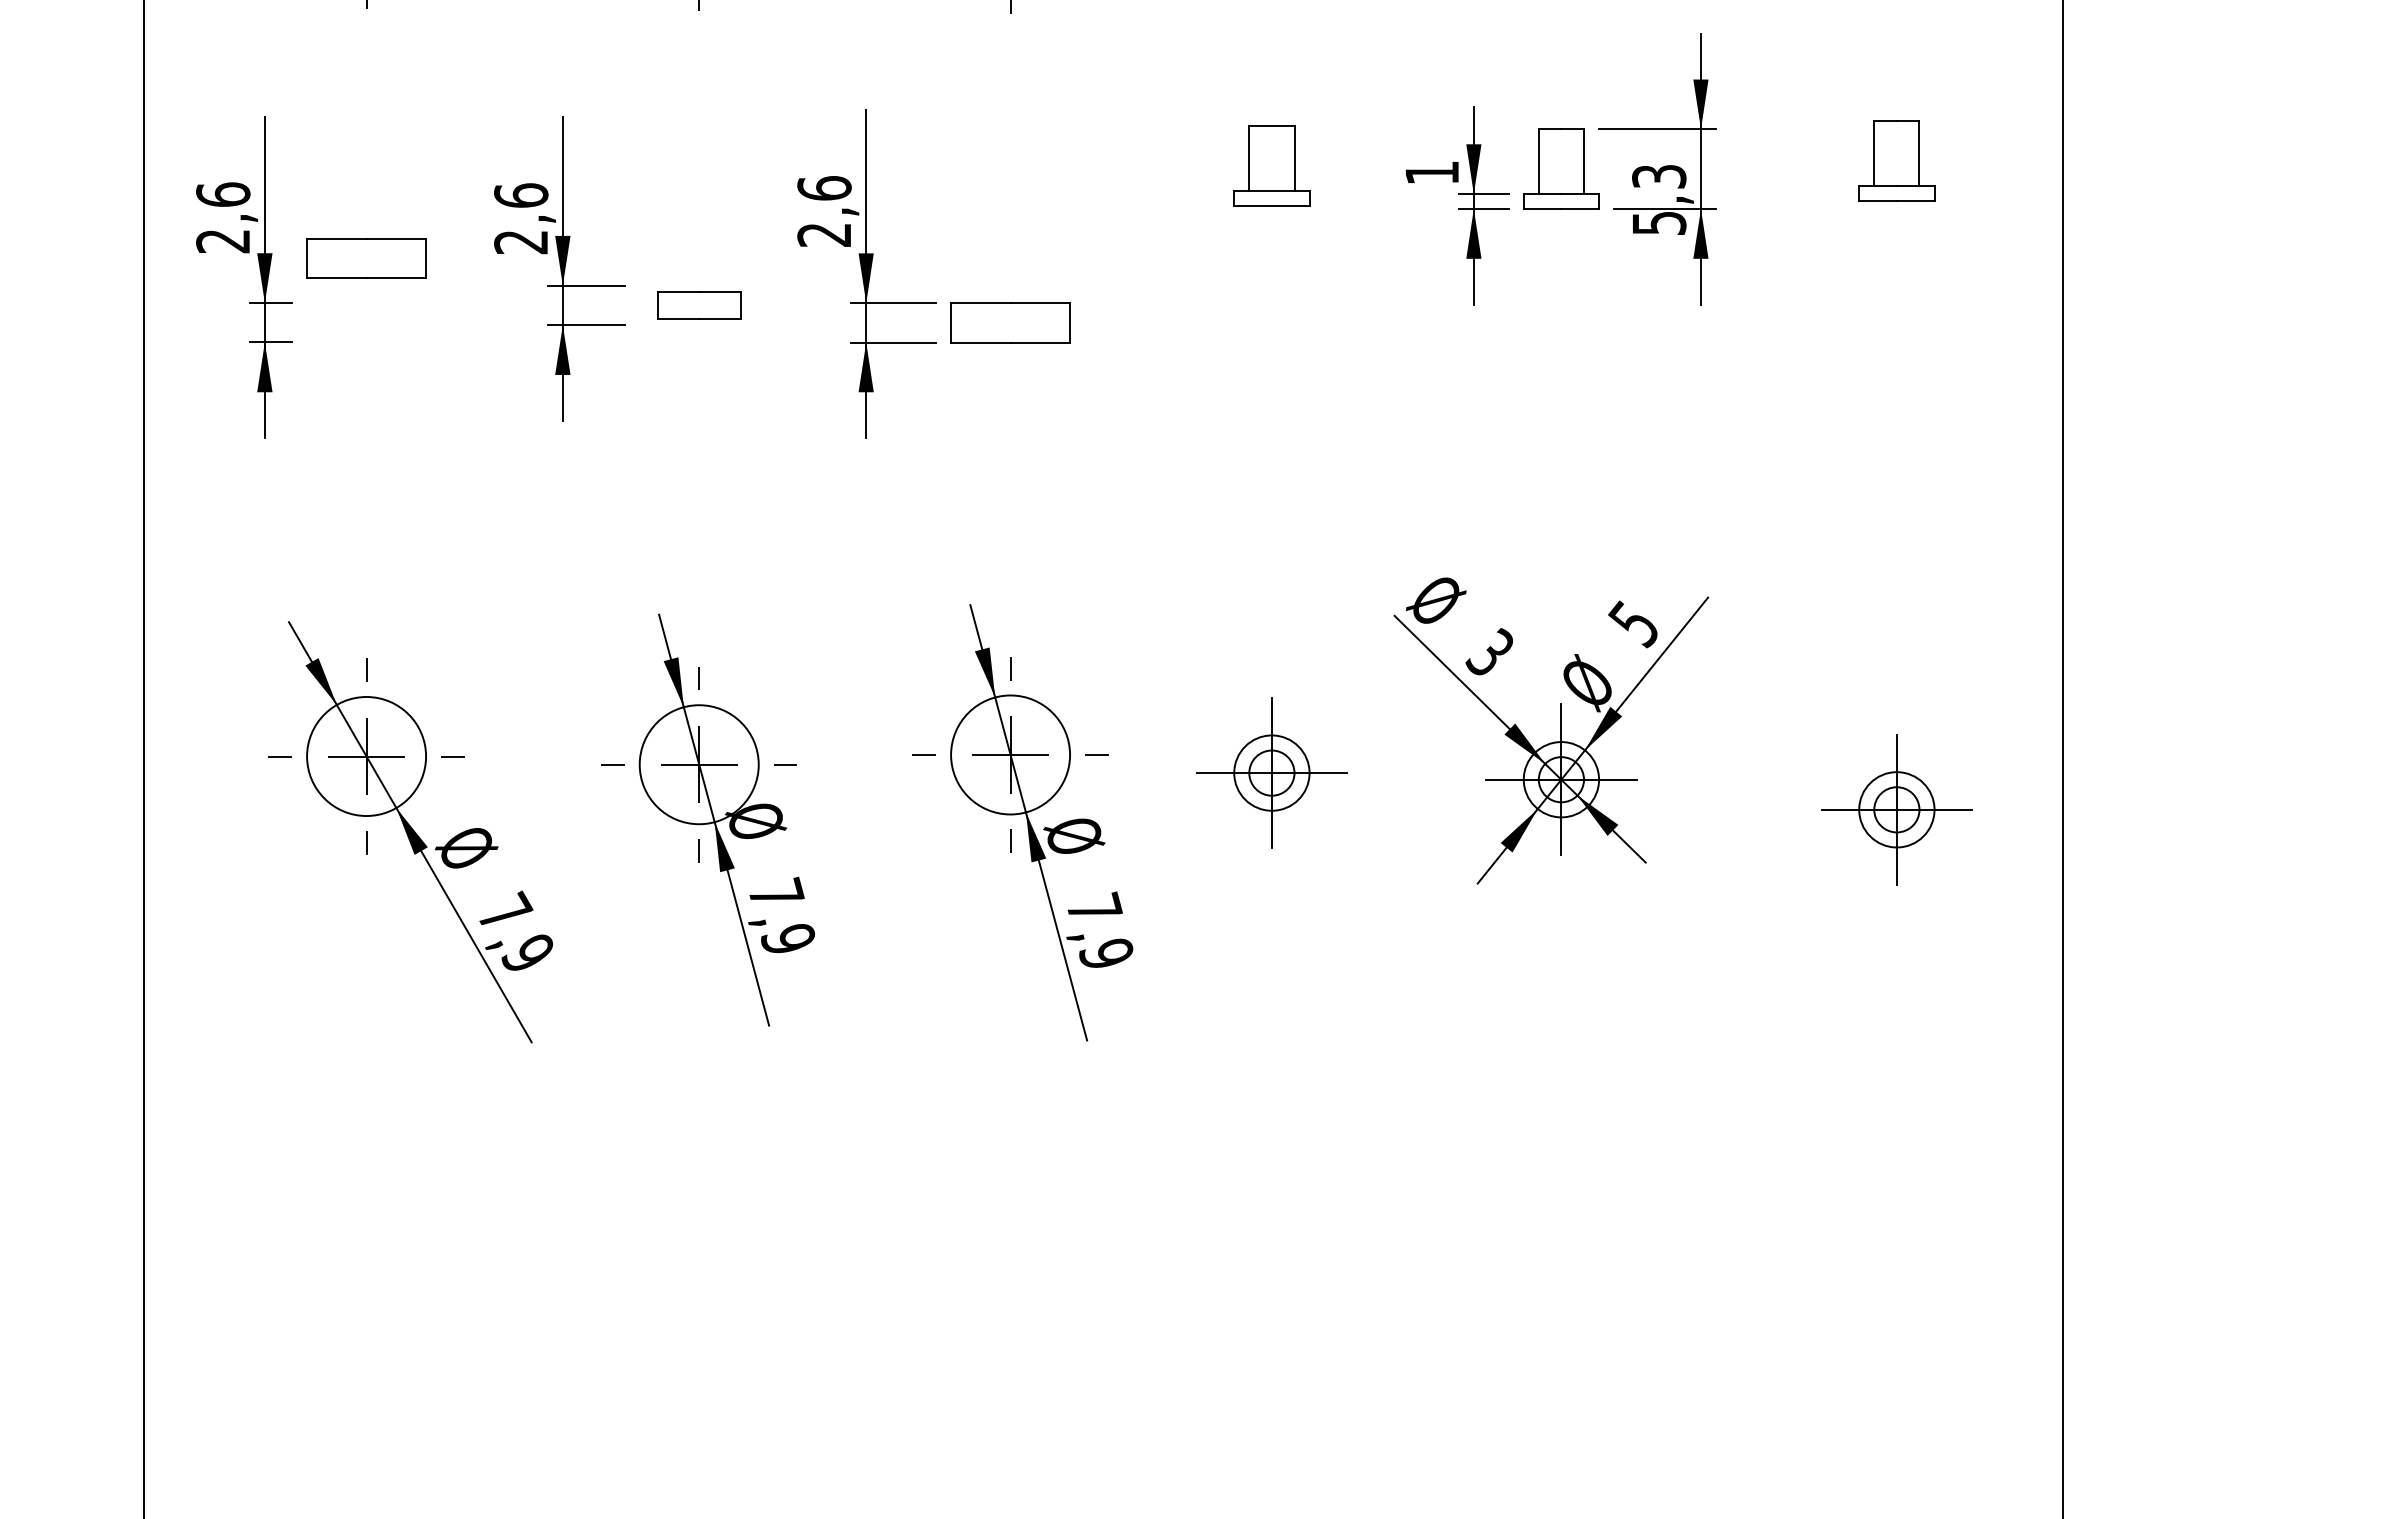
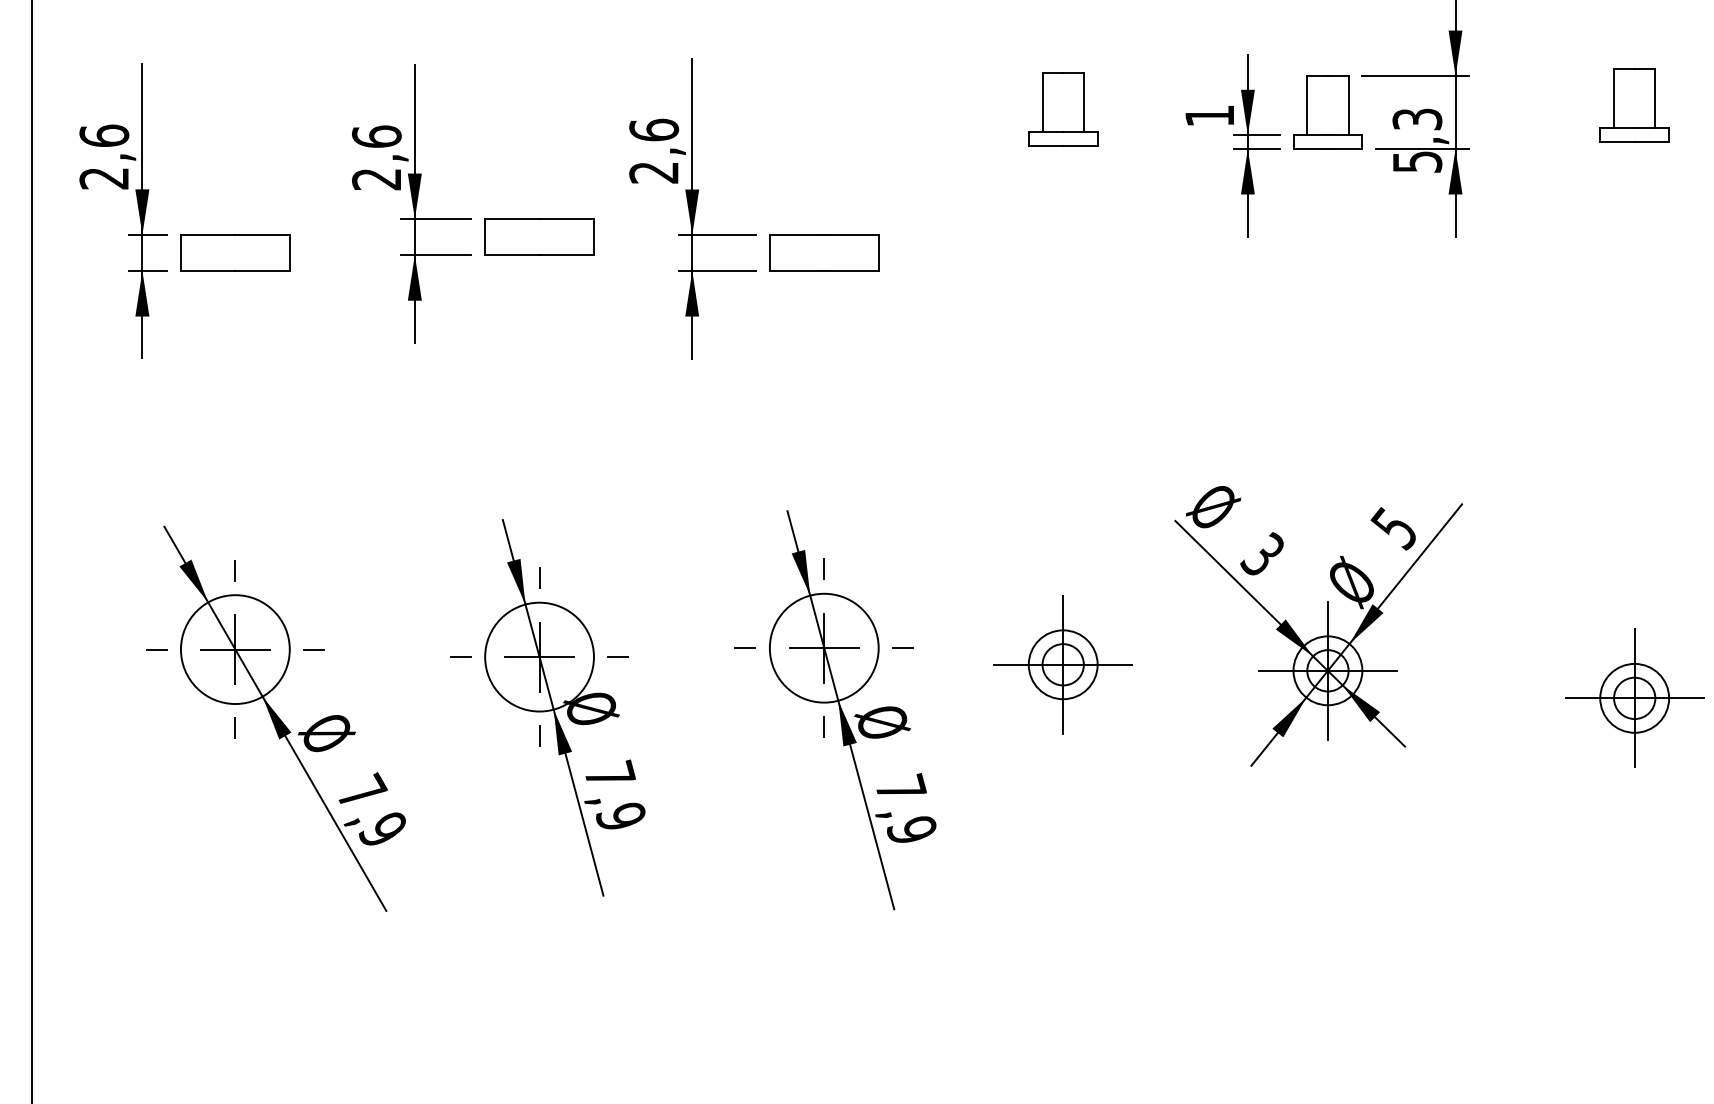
part: (366, 258) -> (235, 252), moved
part: (699, 305) -> (539, 237), size x1.43

